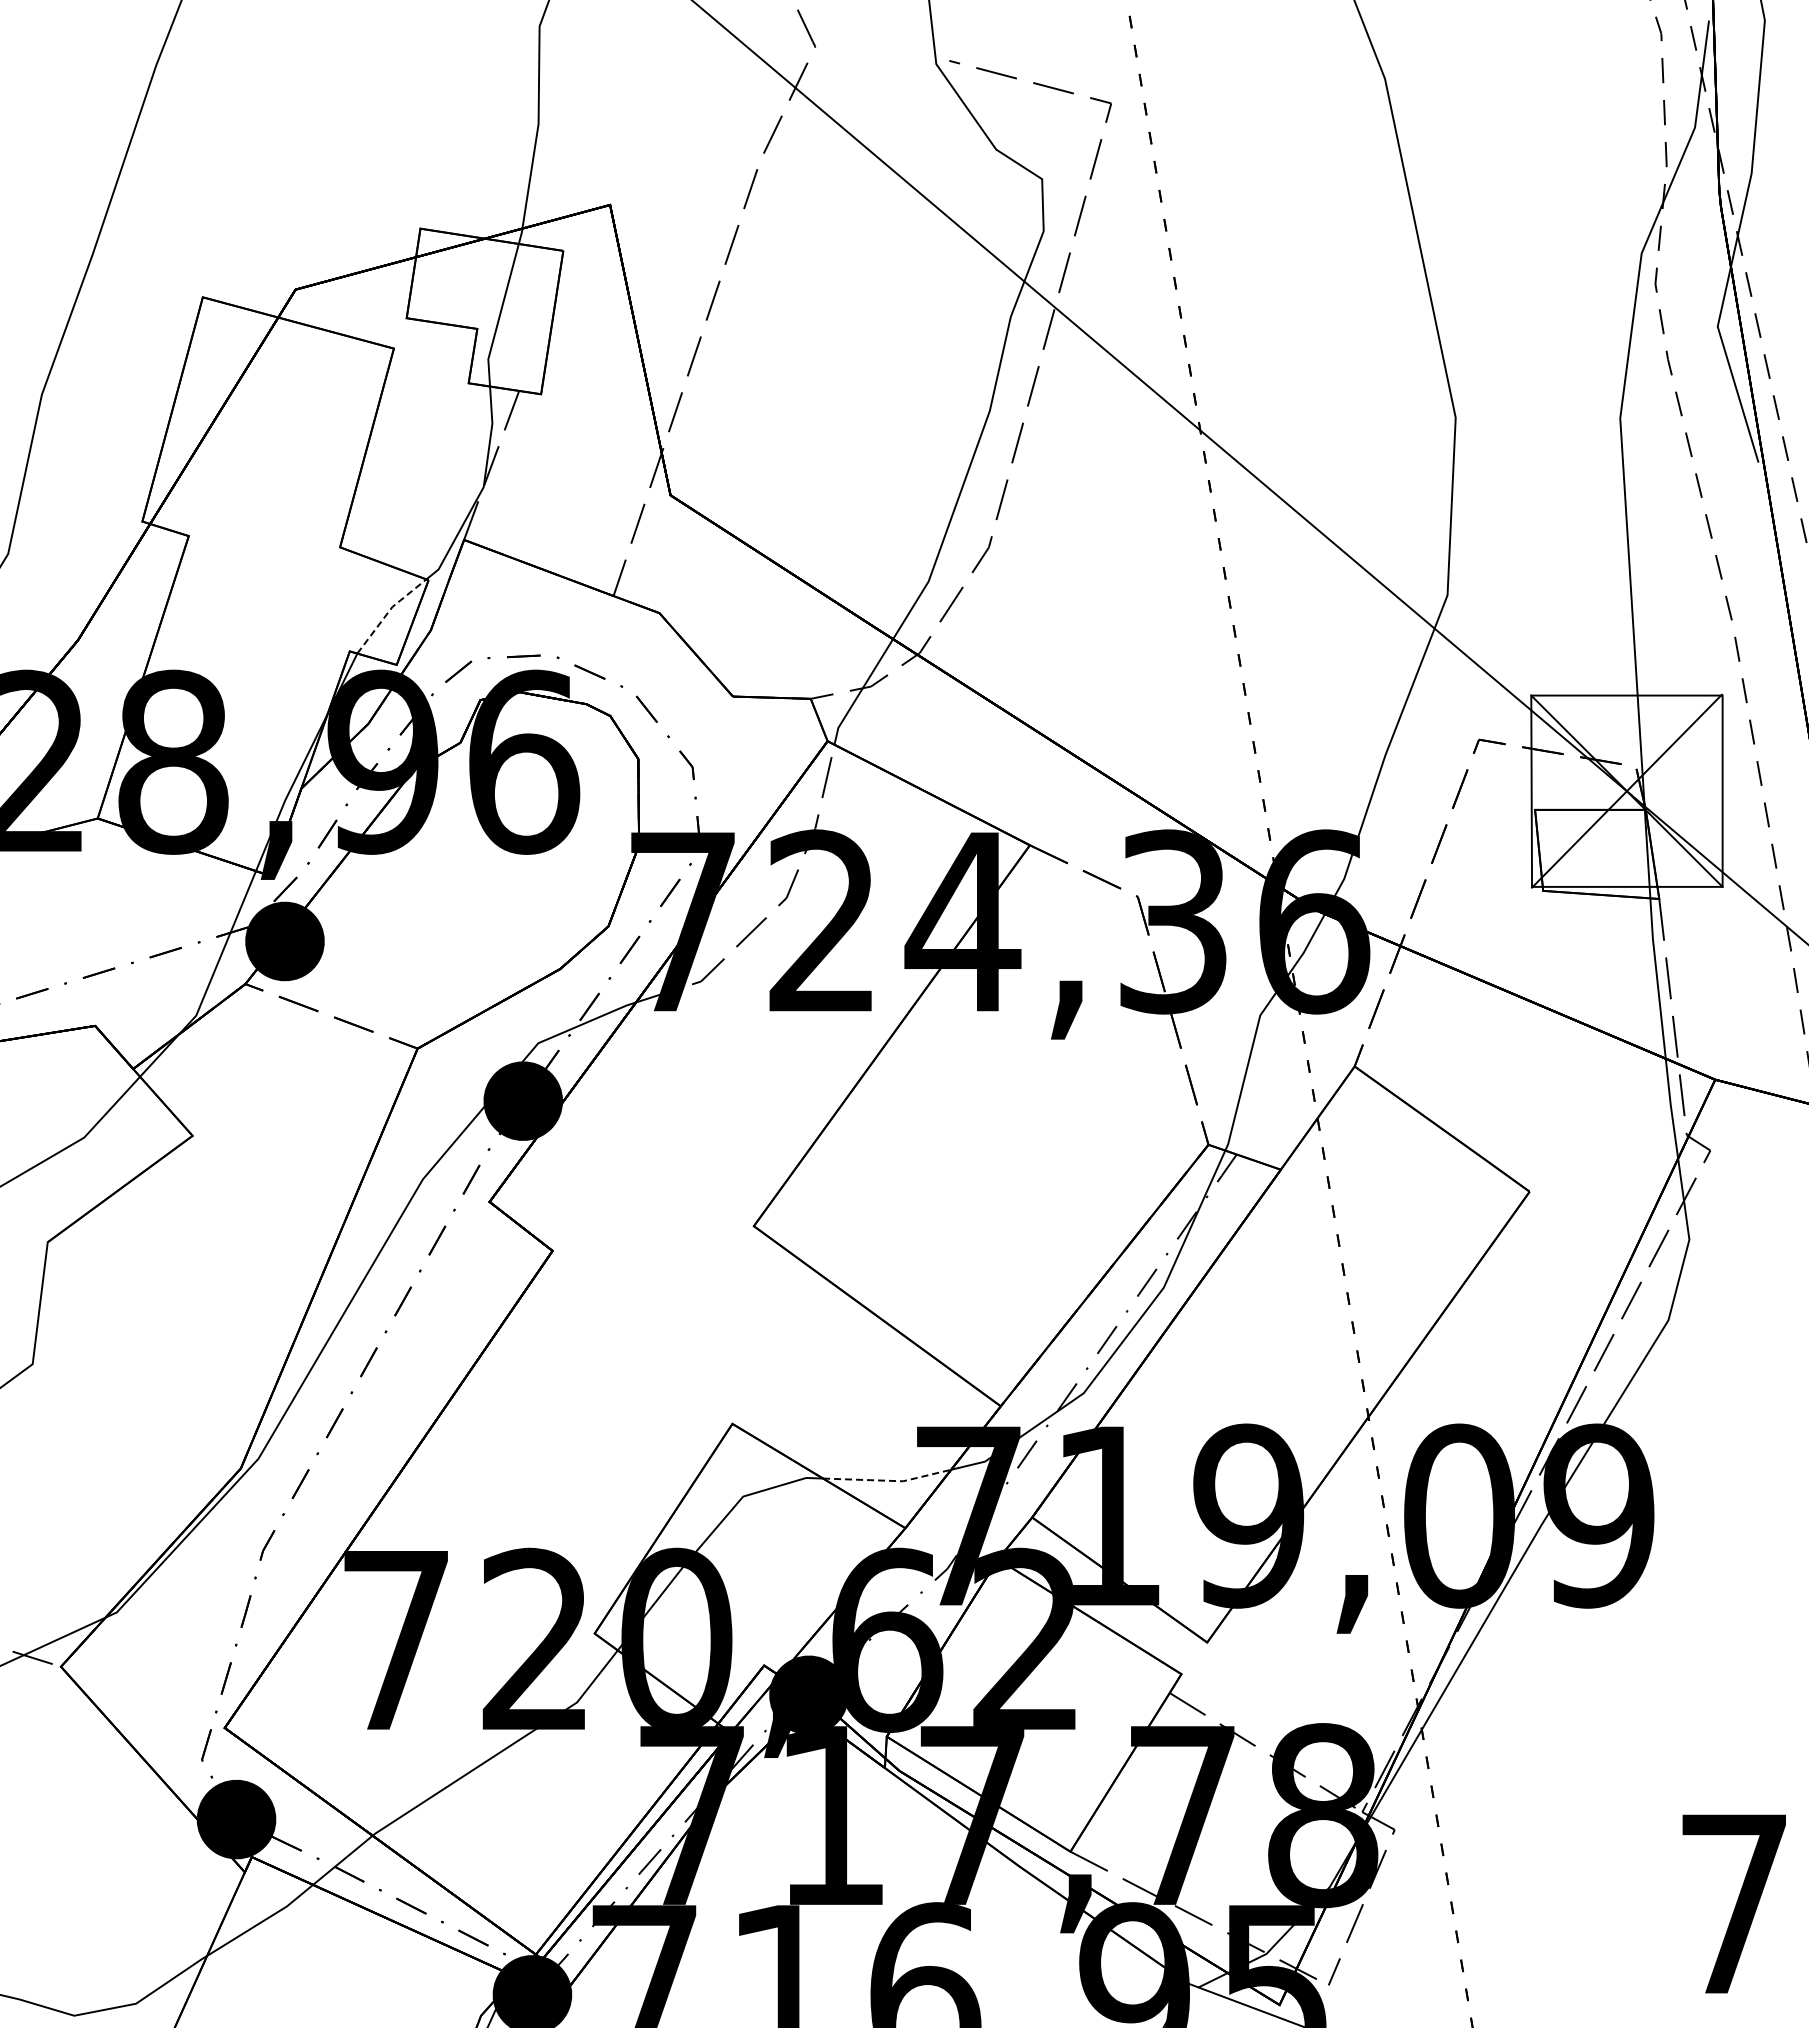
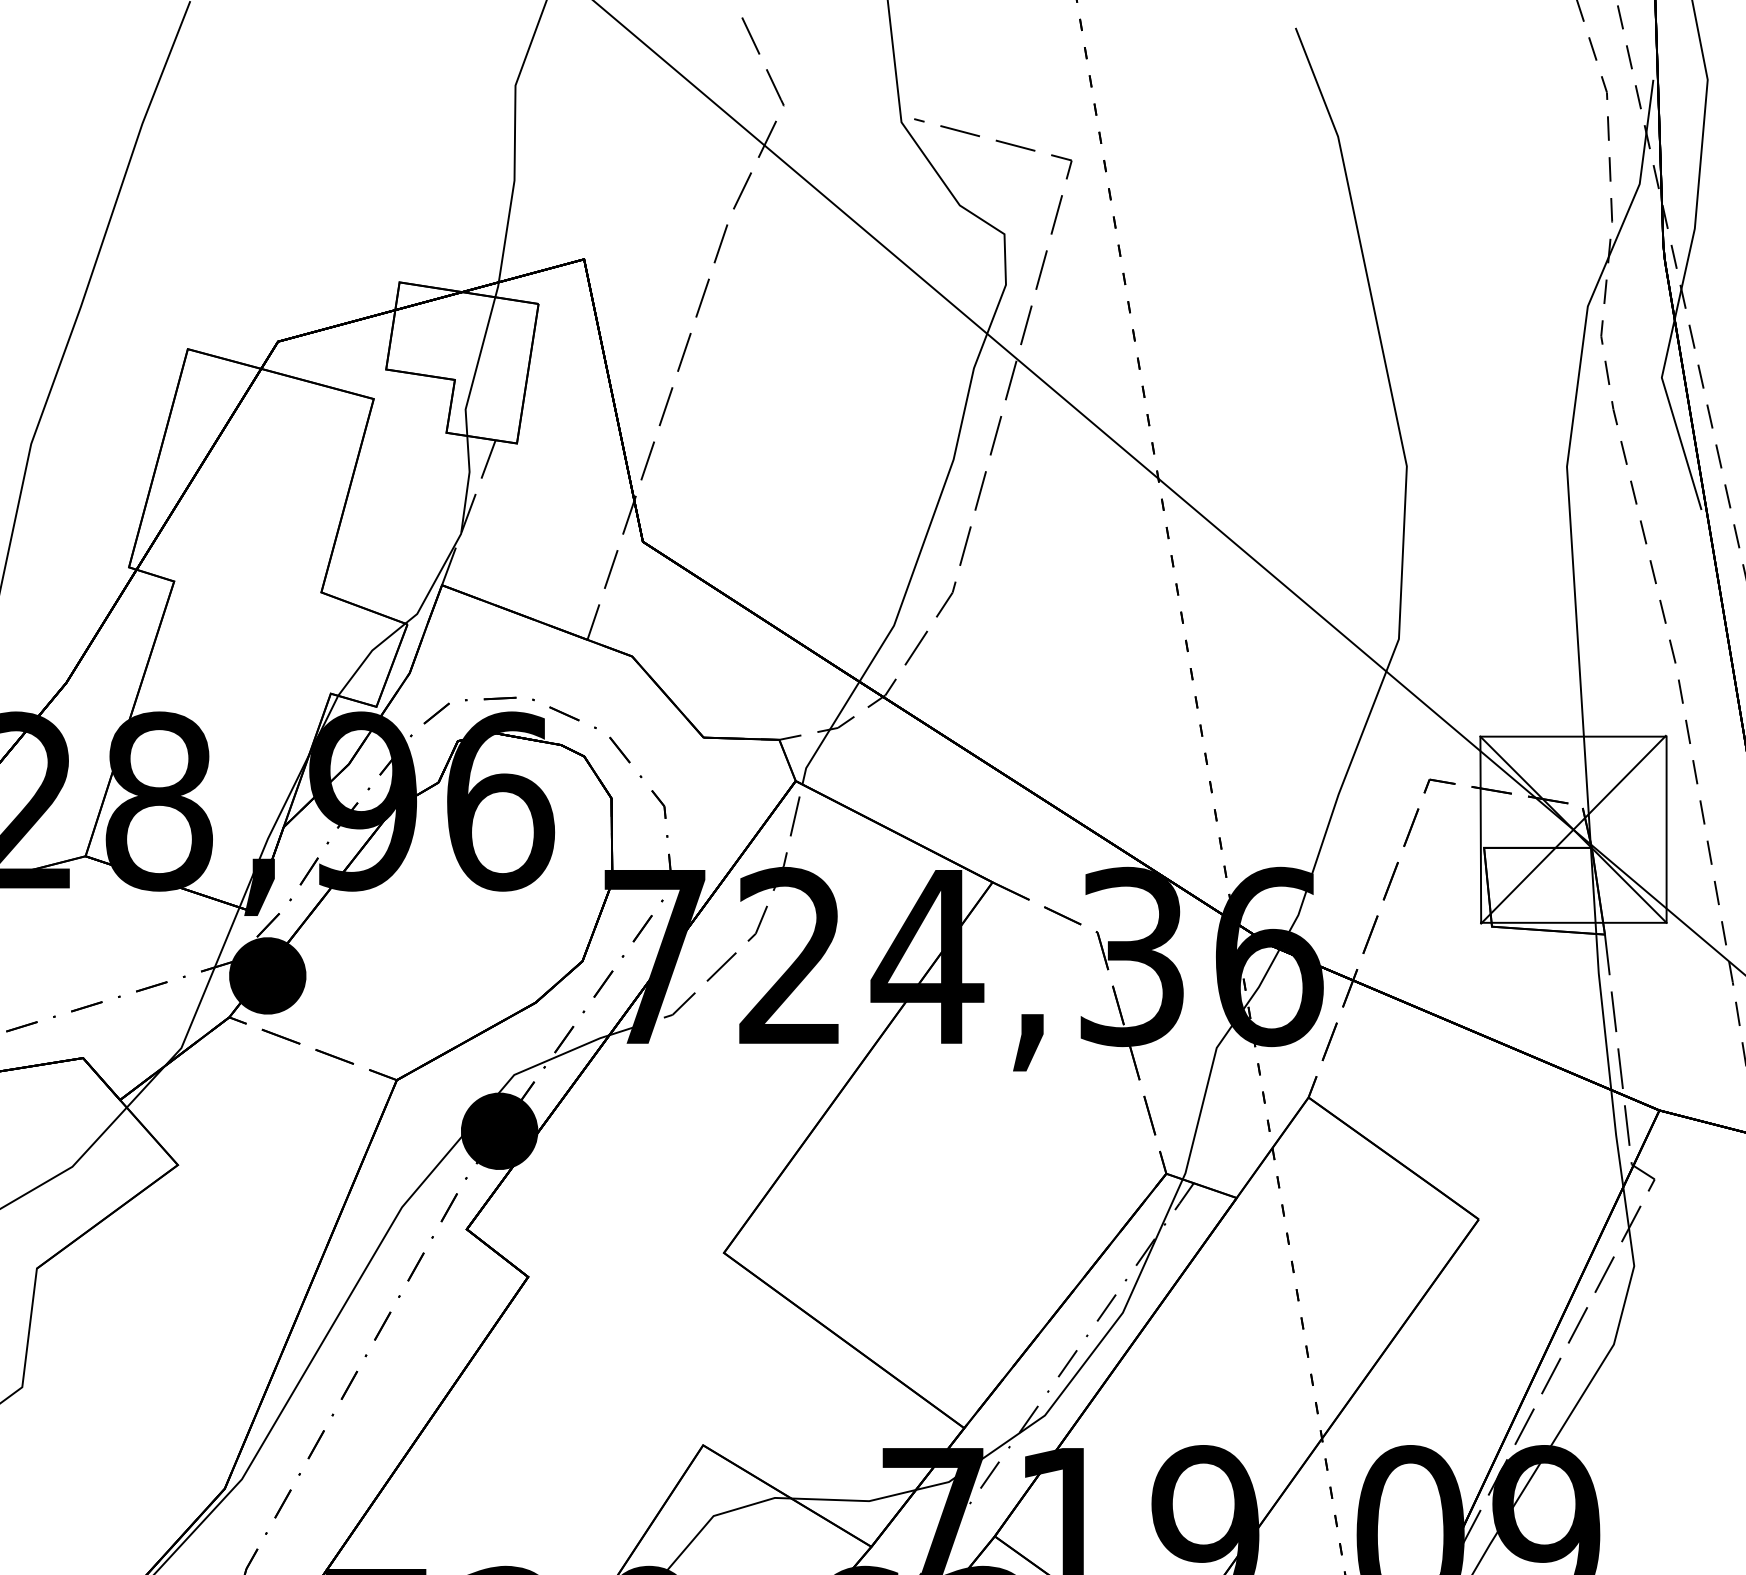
line: (387, 613) -> (367, 656), dashed -> solid
line: (888, 1480) -> (854, 1500), dashed -> solid

